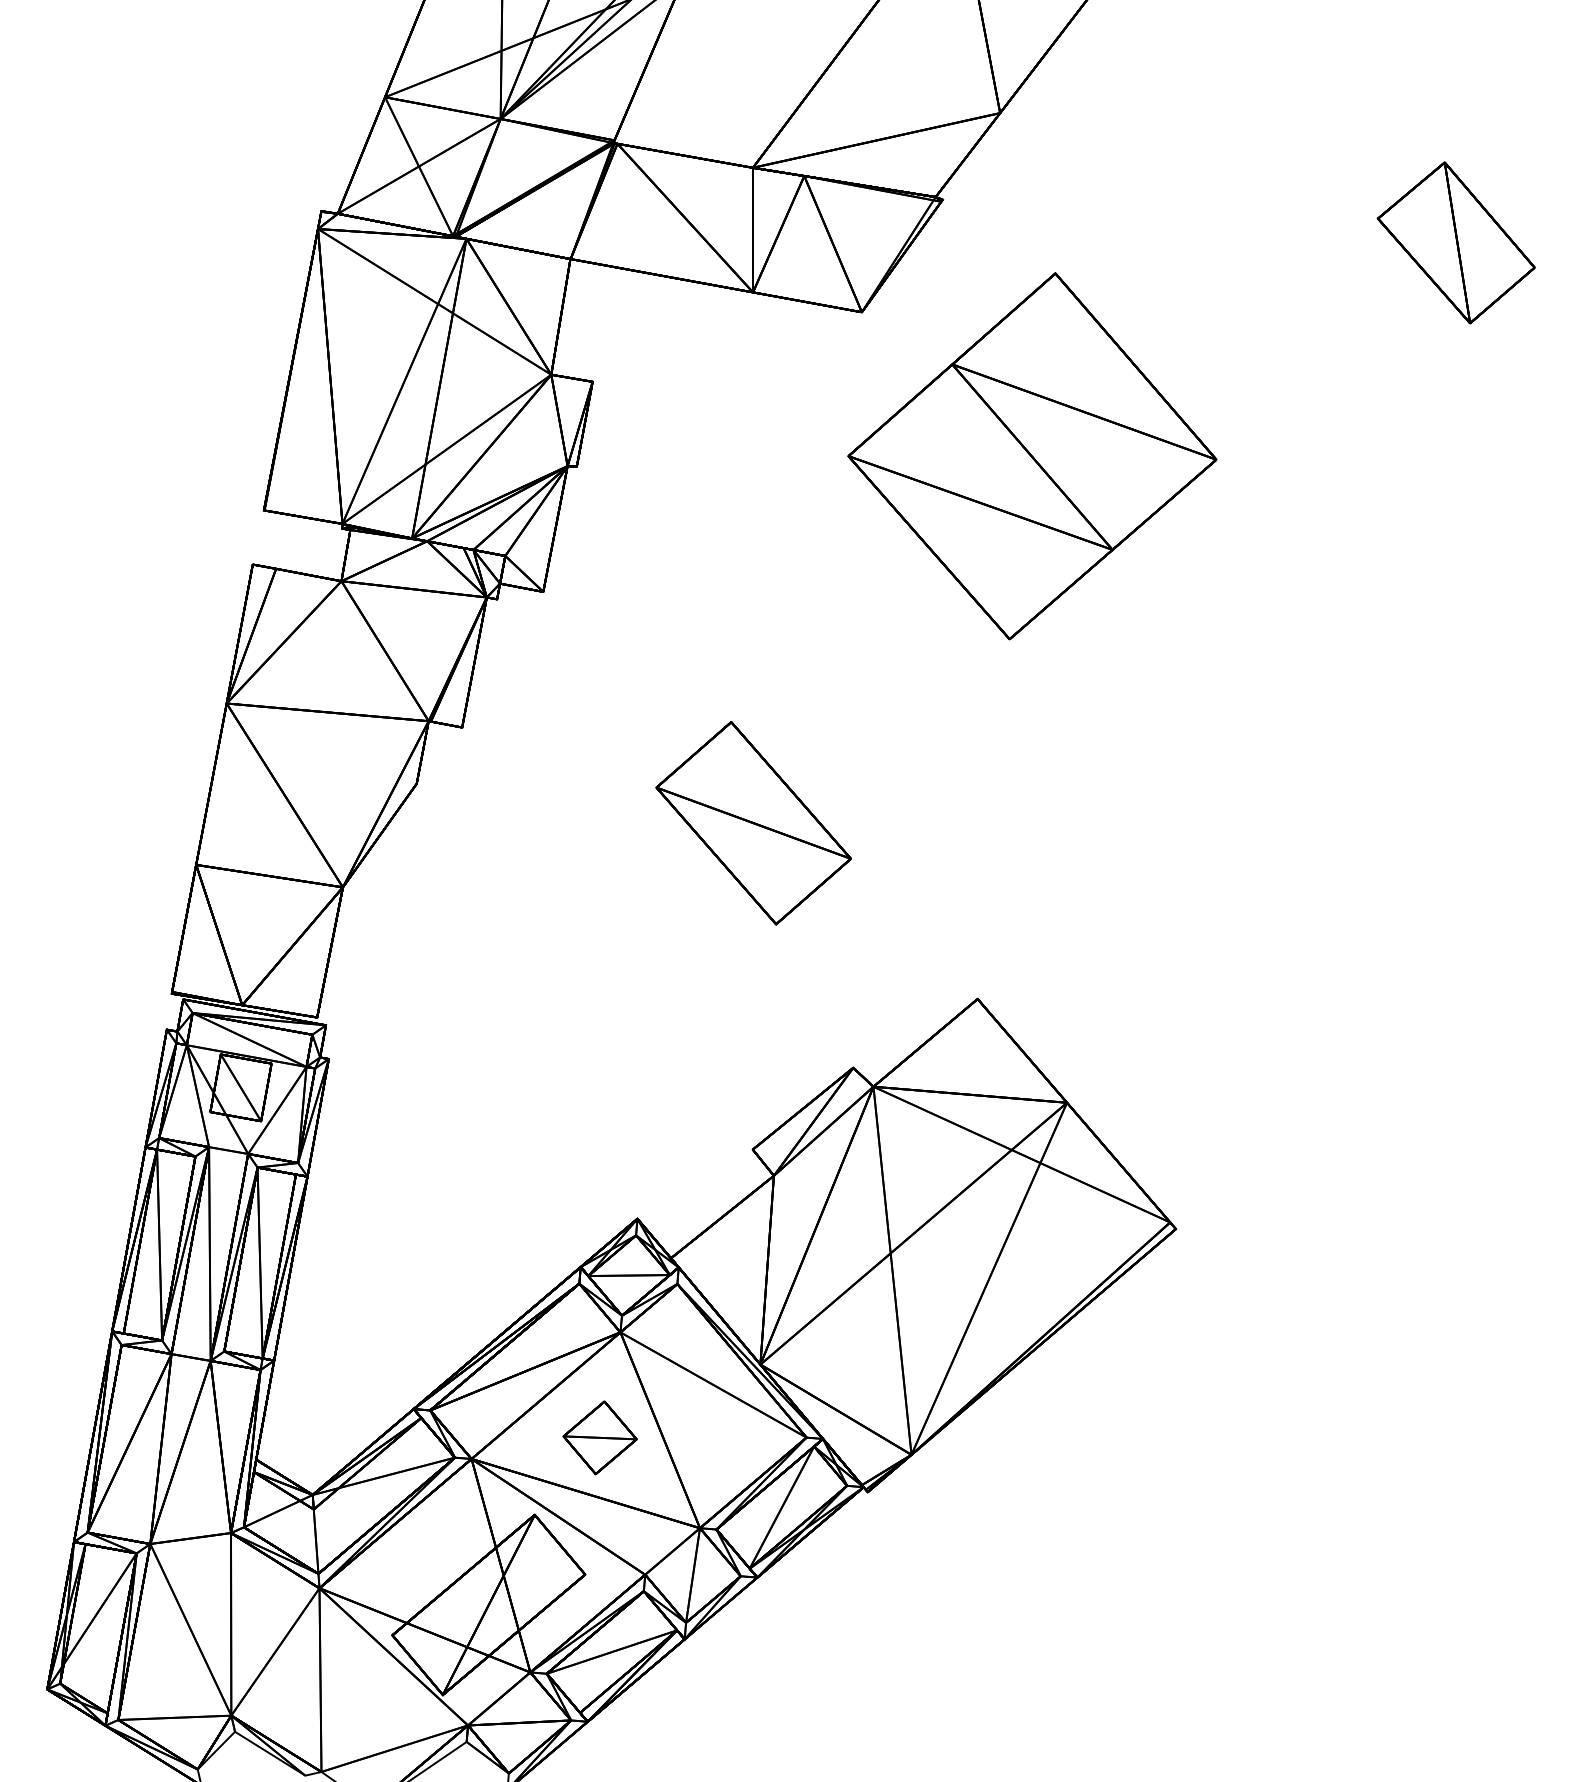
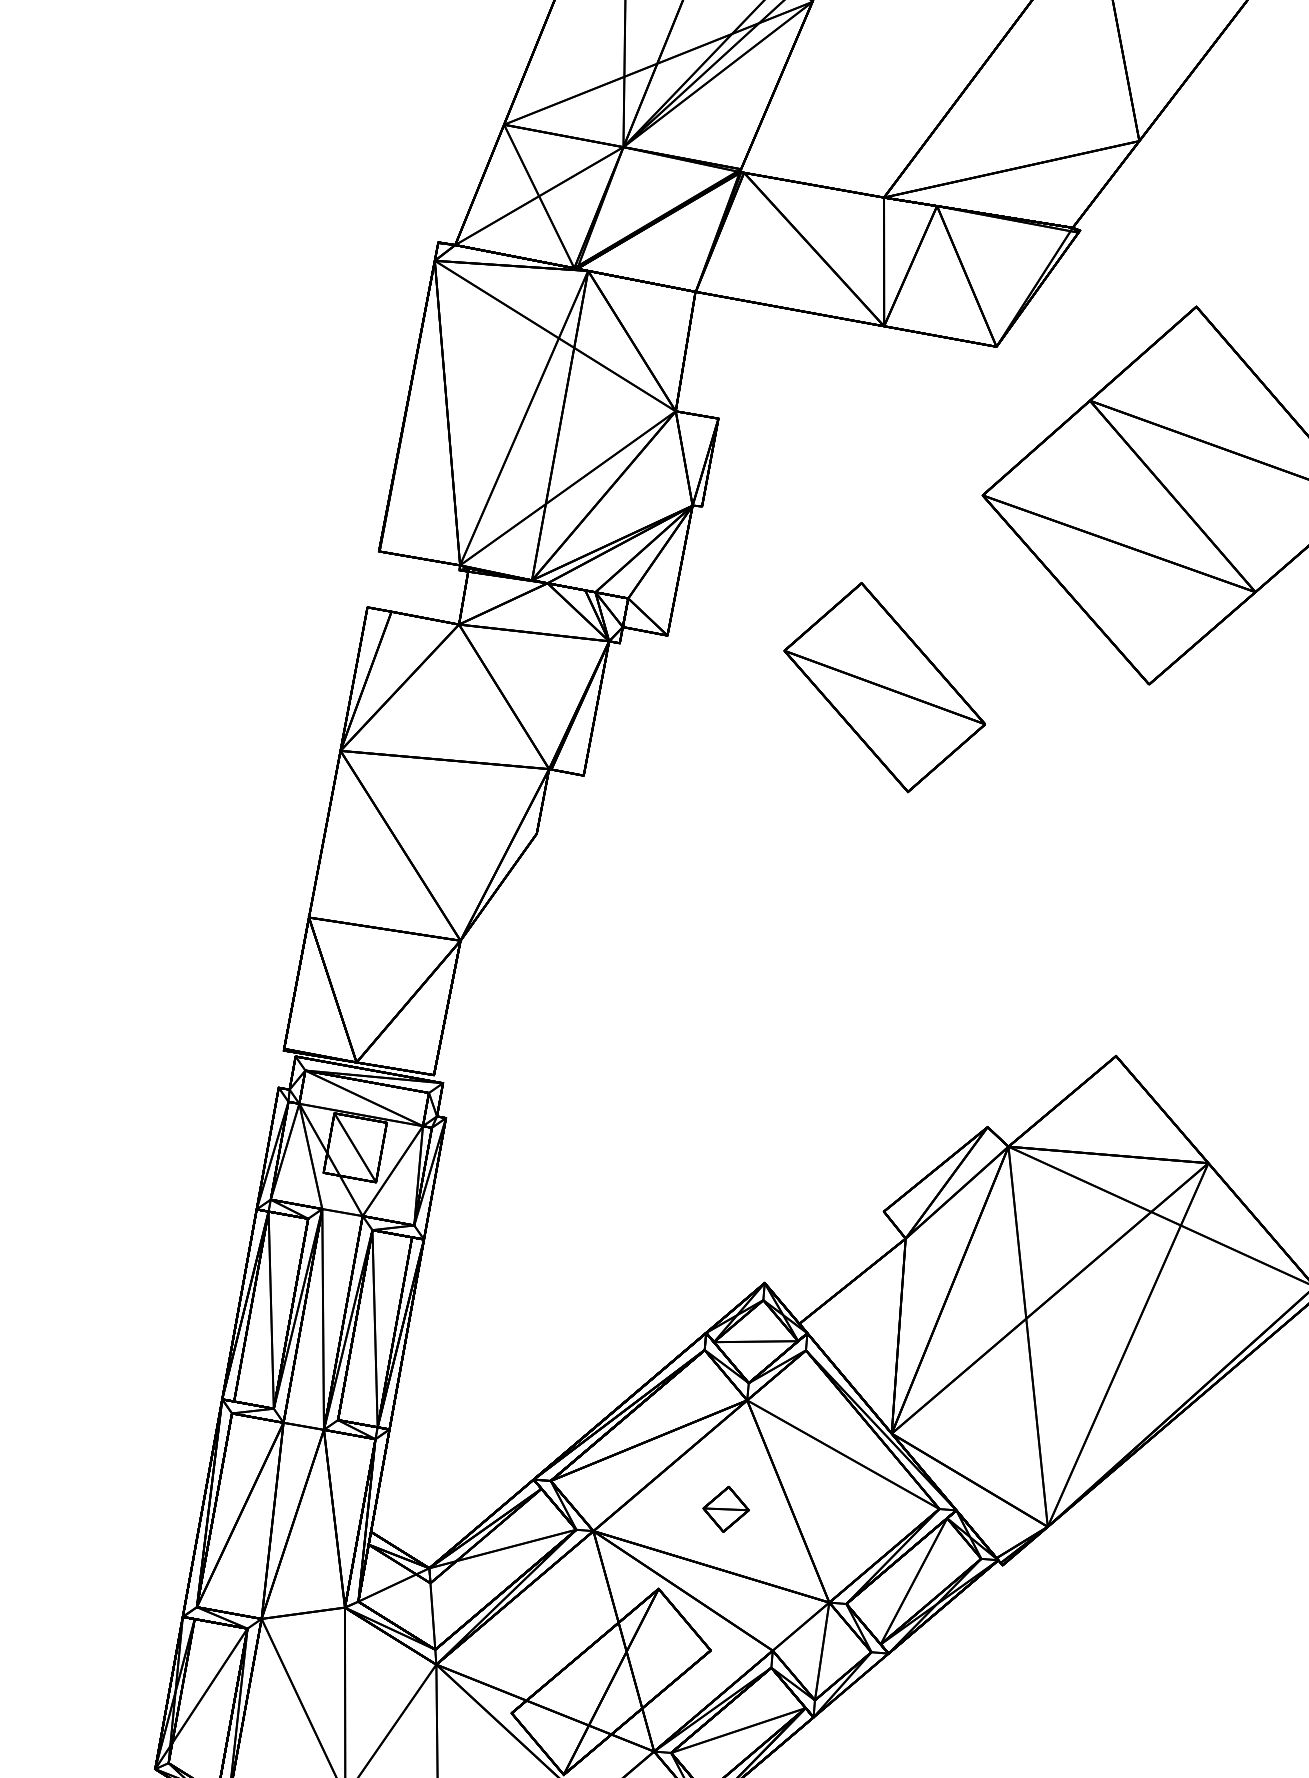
part: (753, 823) -> (884, 687), moved
part: (599, 1437) -> (725, 1508), size x0.6

